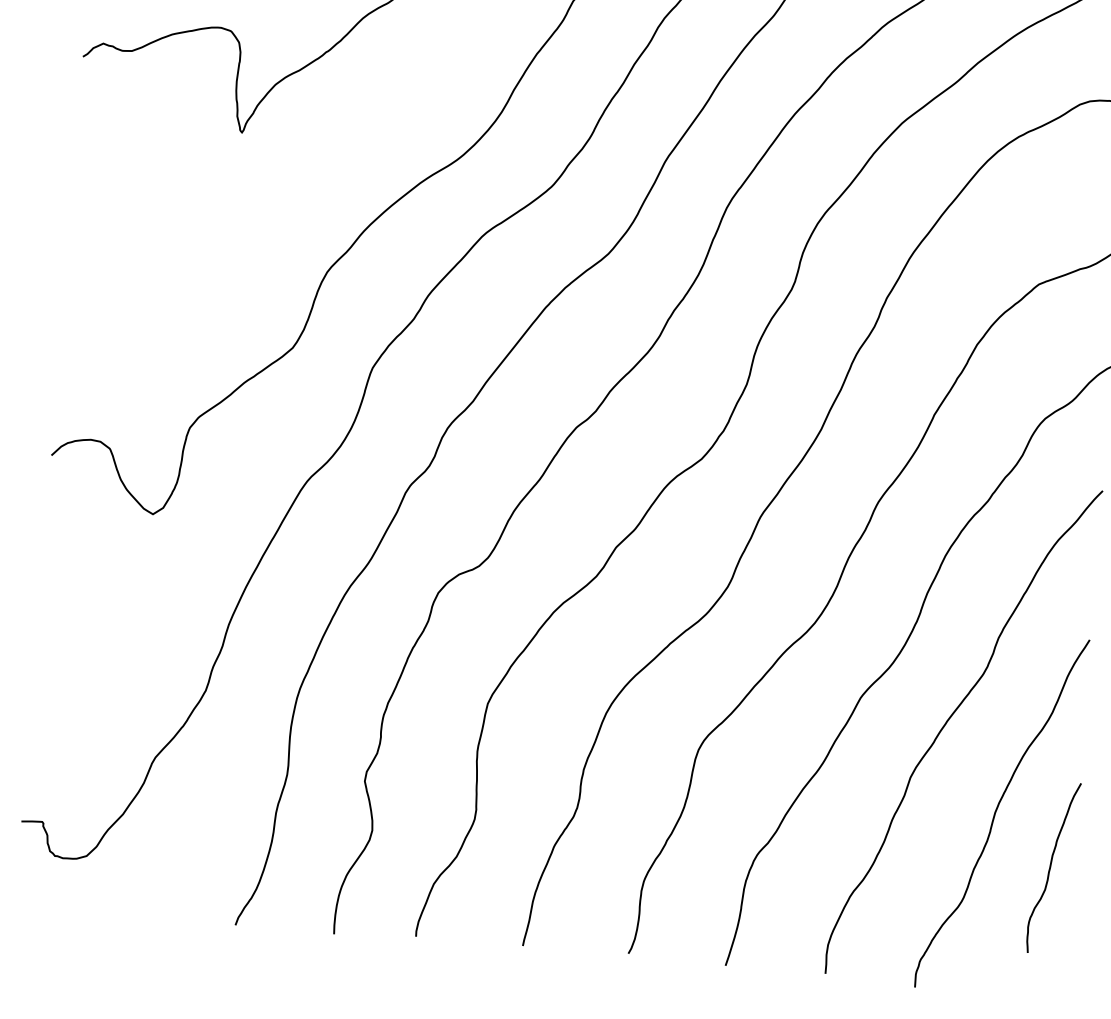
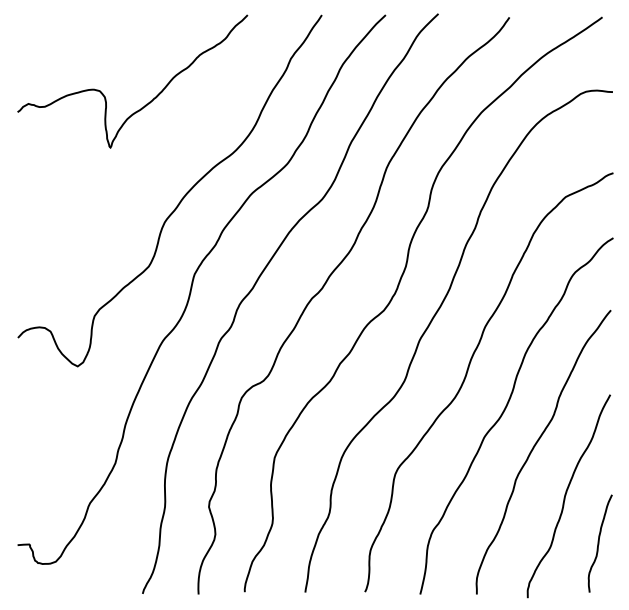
curve: (1052, 867) -> (599, 543), moved

